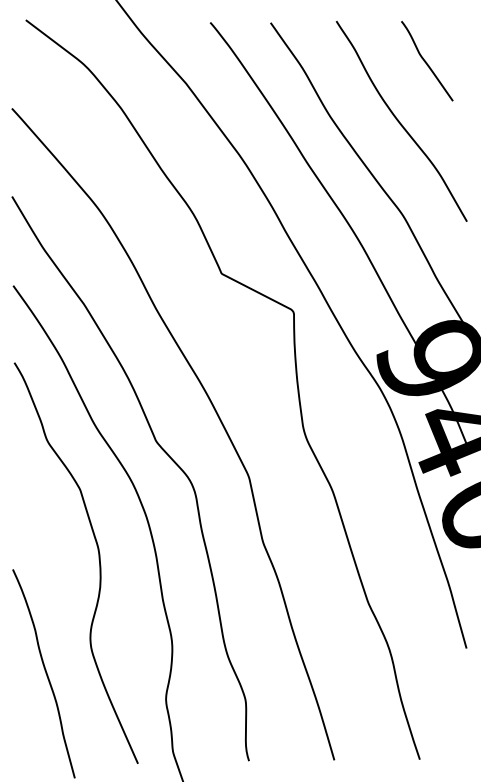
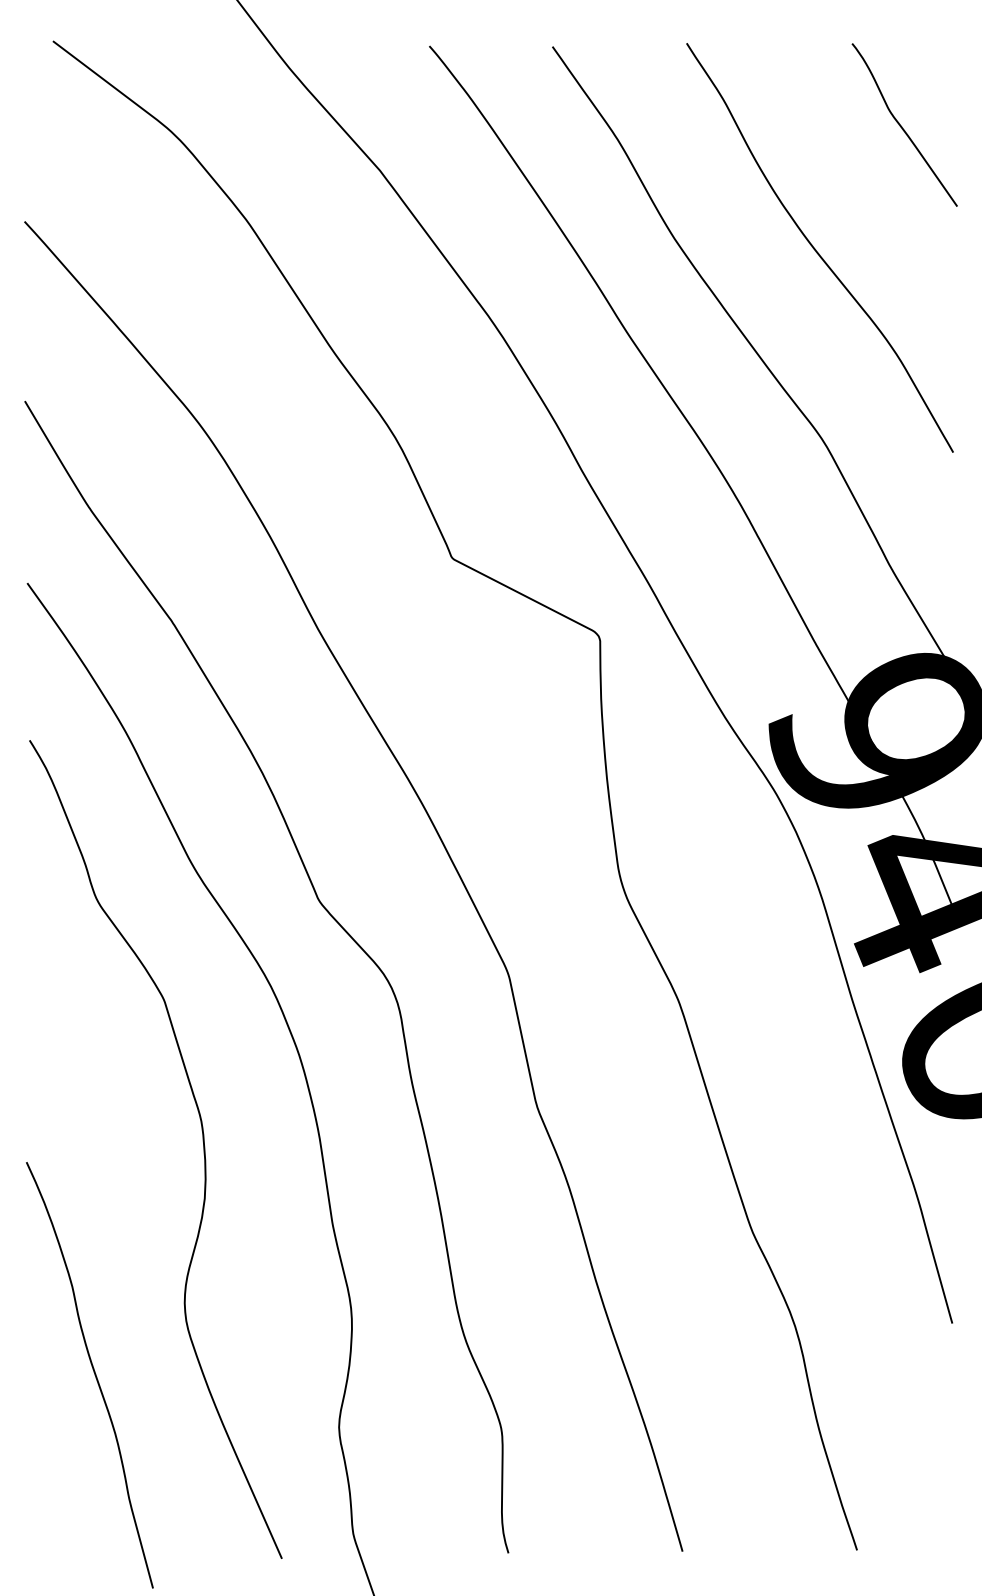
curve: (426, 61) -> (903, 125), moved

